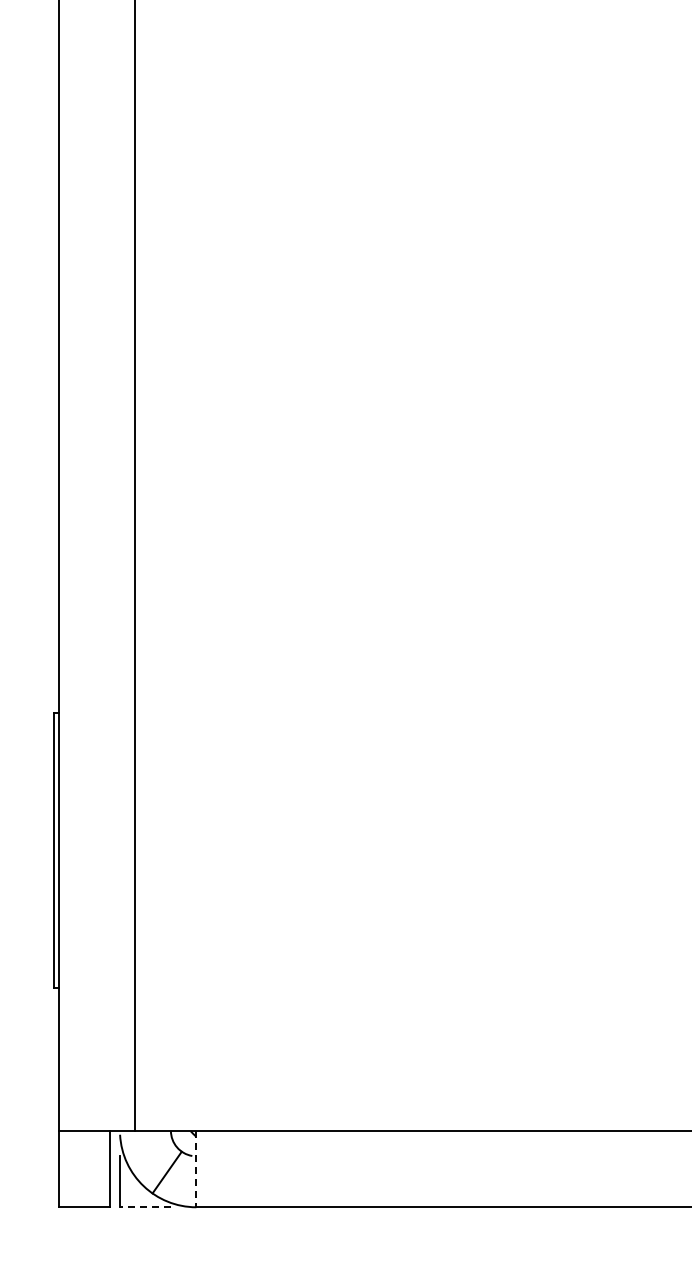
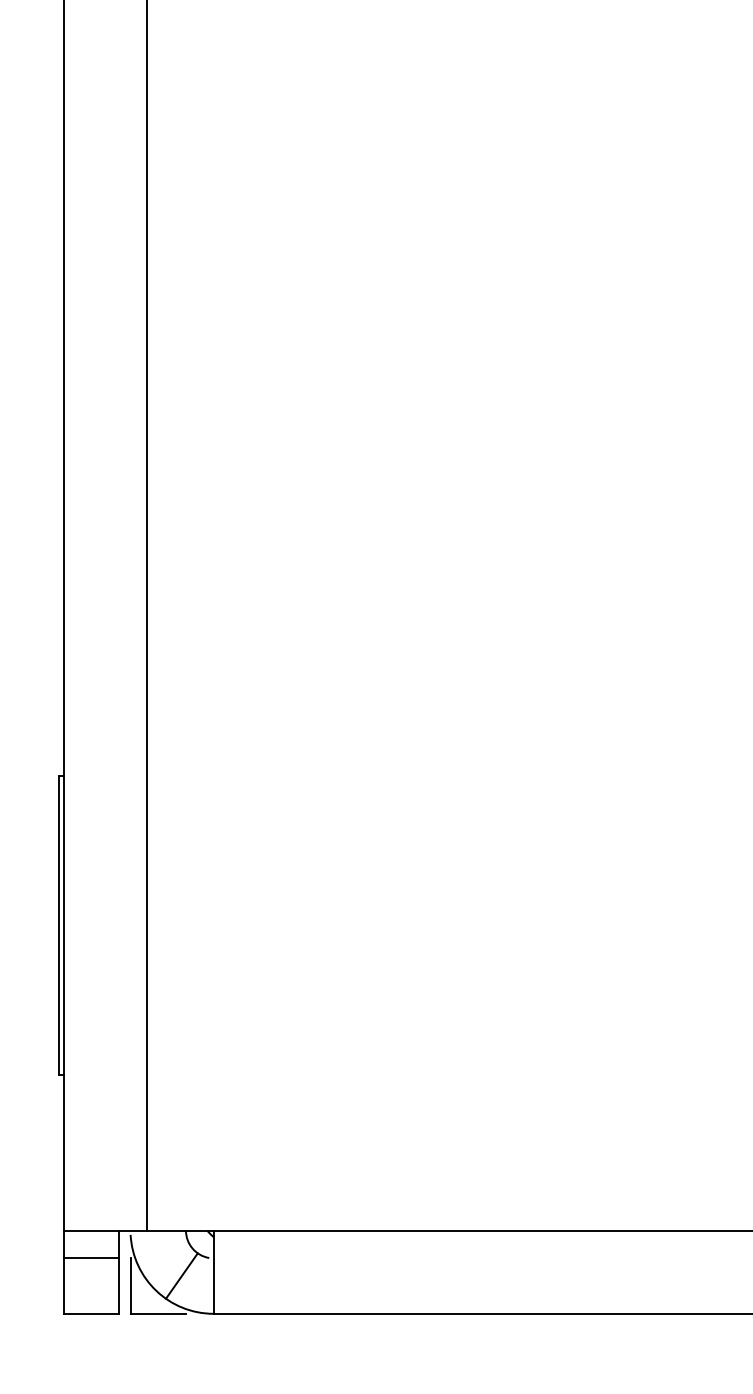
line: (83, 1156) -> (90, 1258), added
line: (196, 1169) -> (213, 1272), dashed -> solid
line: (144, 1207) -> (157, 1314), dashed -> solid

